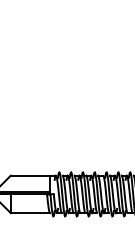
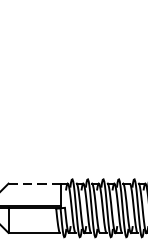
line: (30, 175) -> (34, 183), solid -> dashed

